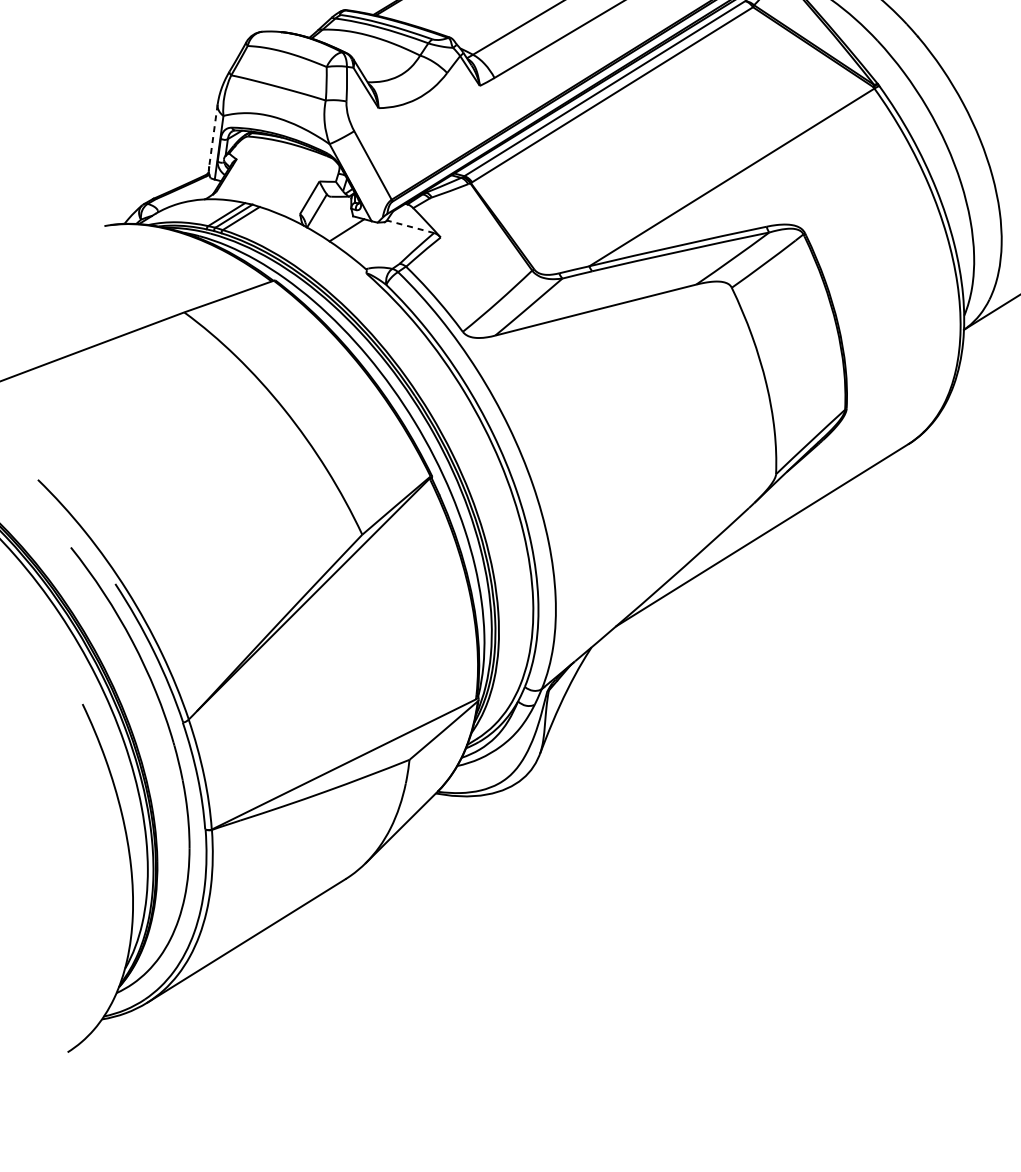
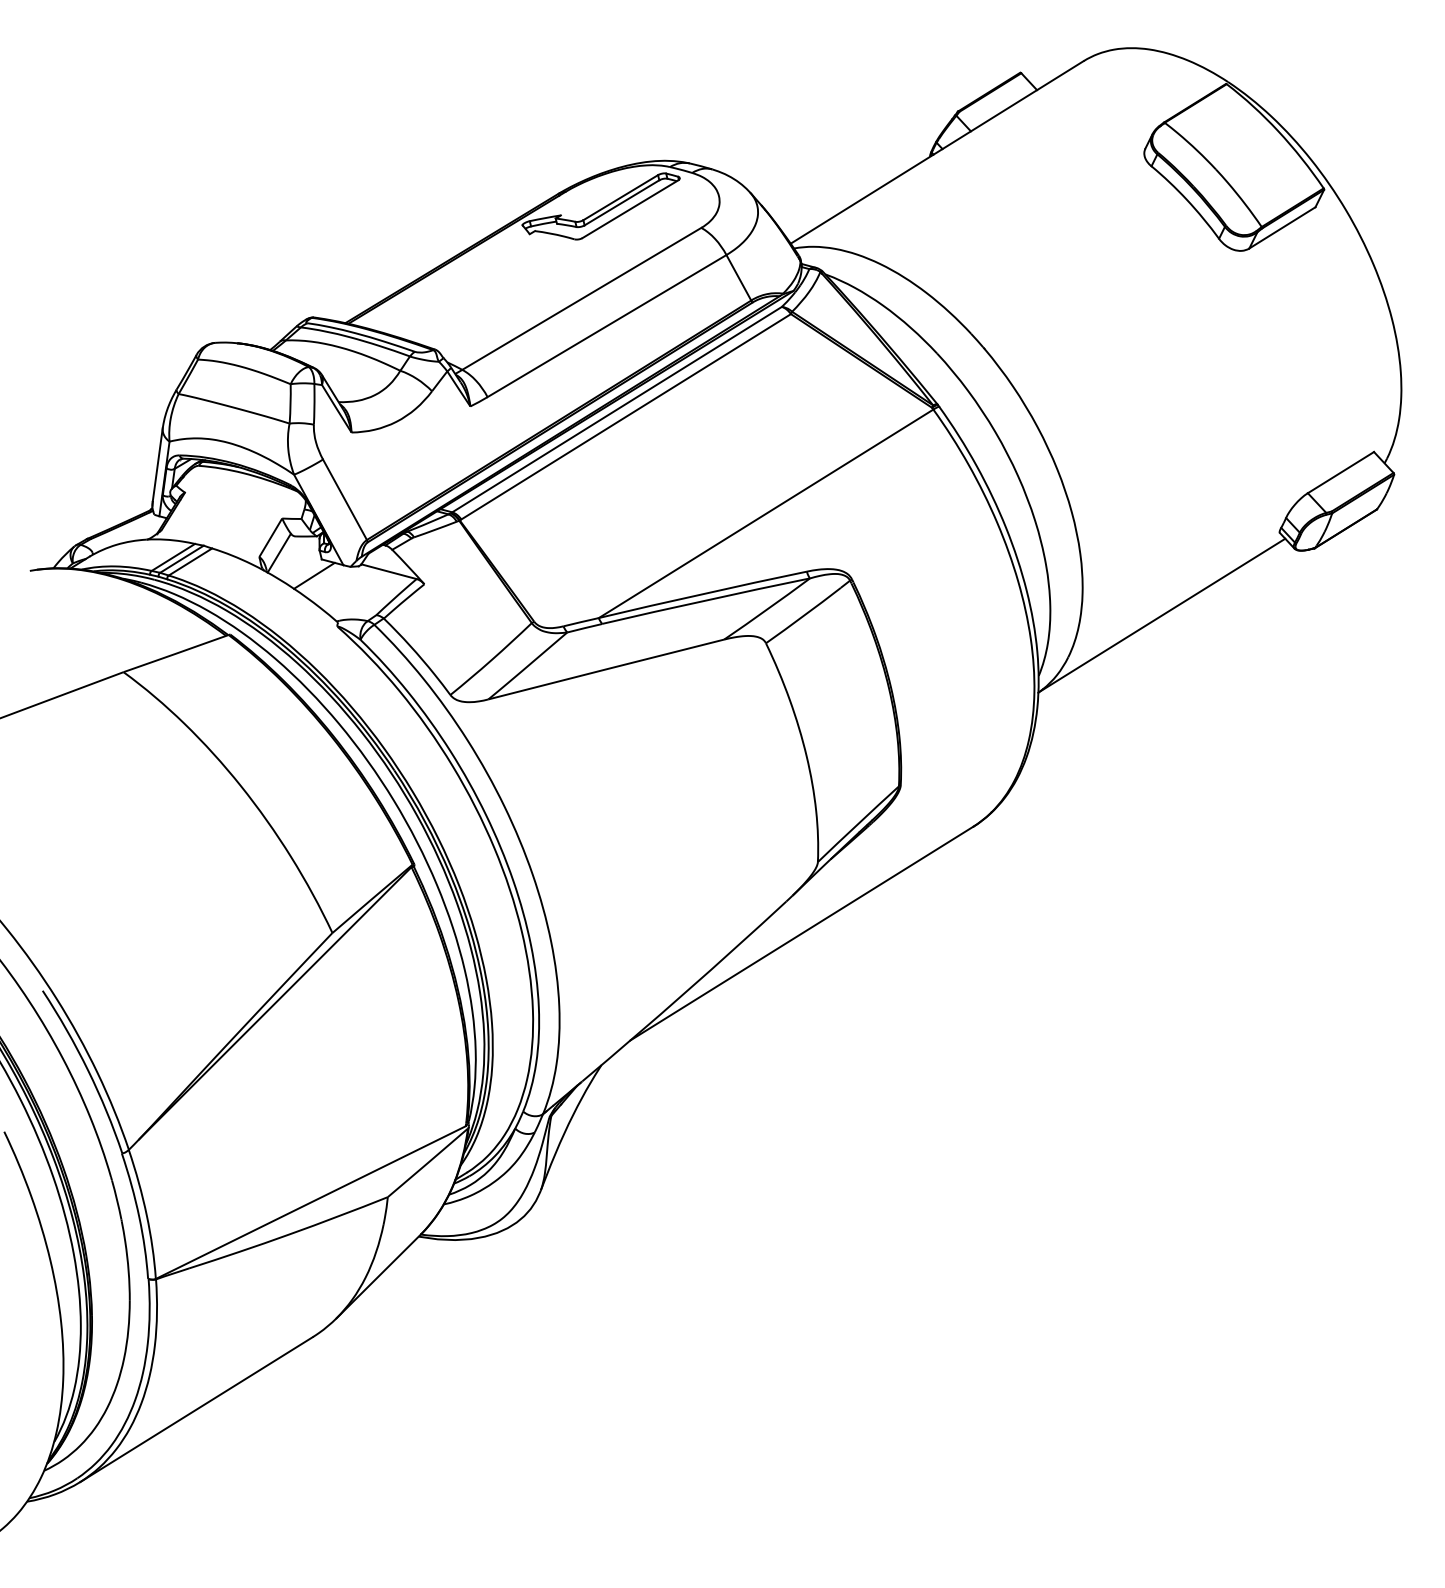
line: (213, 135) -> (157, 464), dashed -> solid
line: (410, 226) -> (389, 571), dashed -> solid

